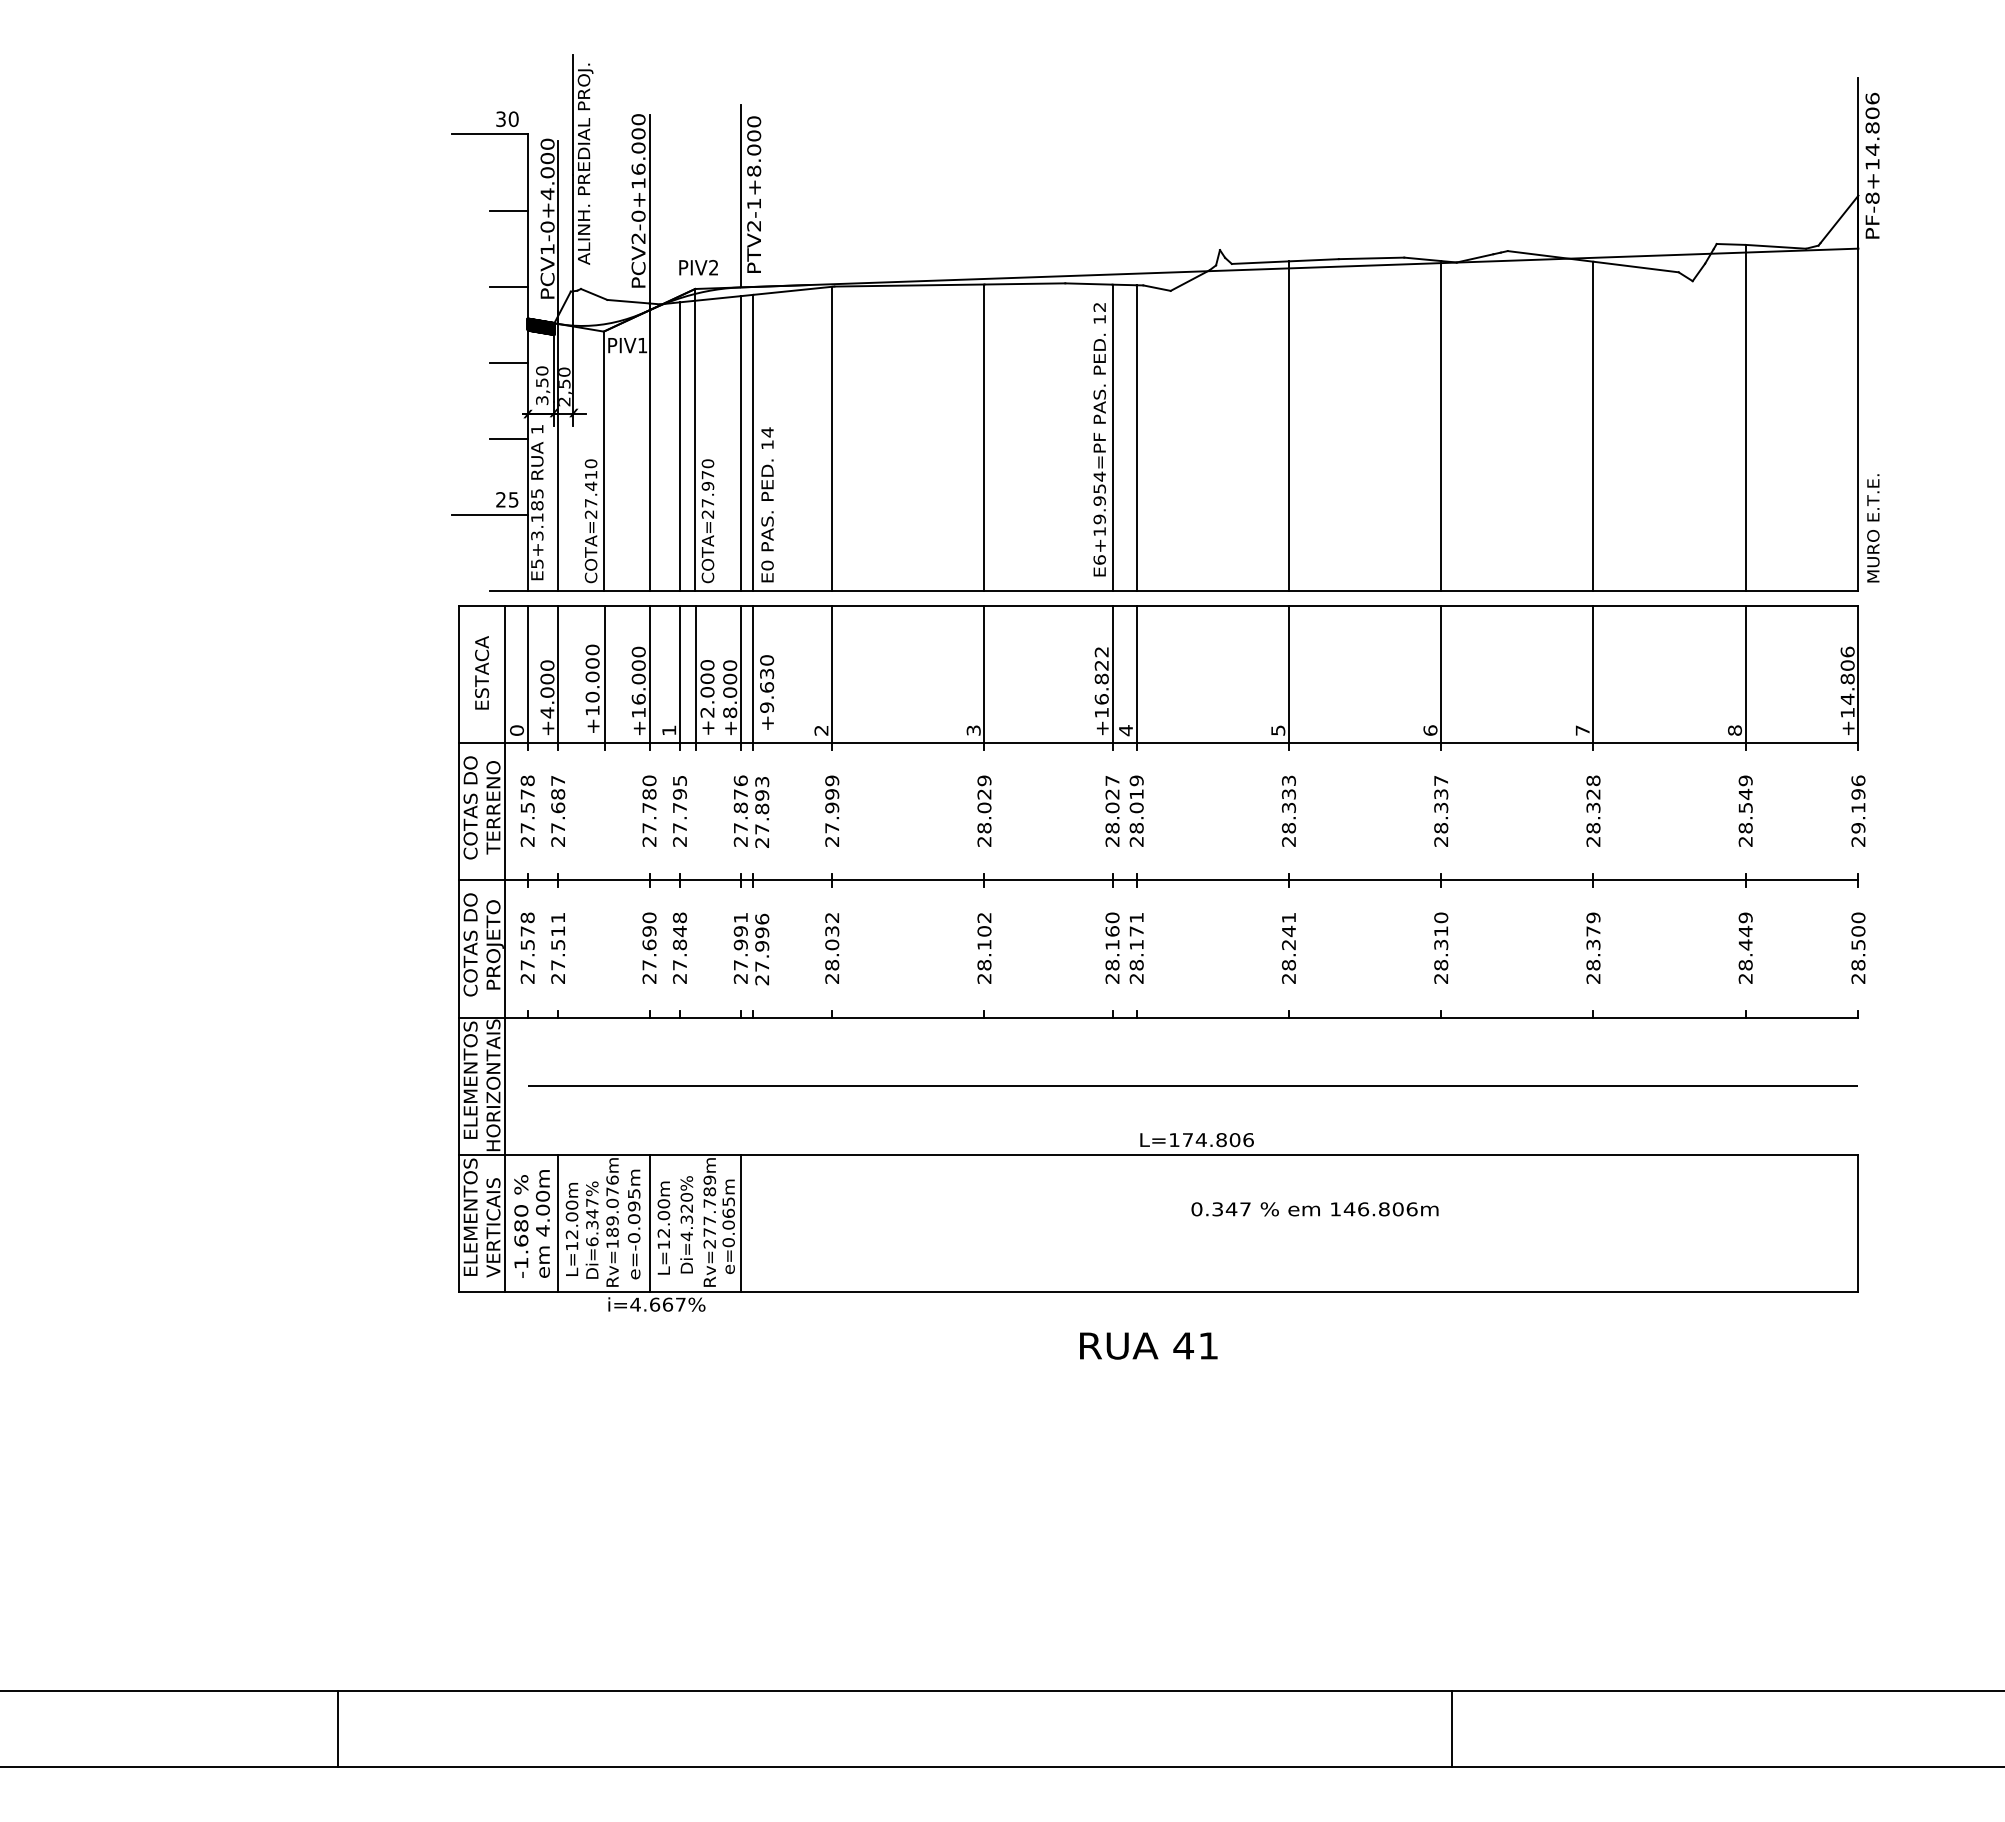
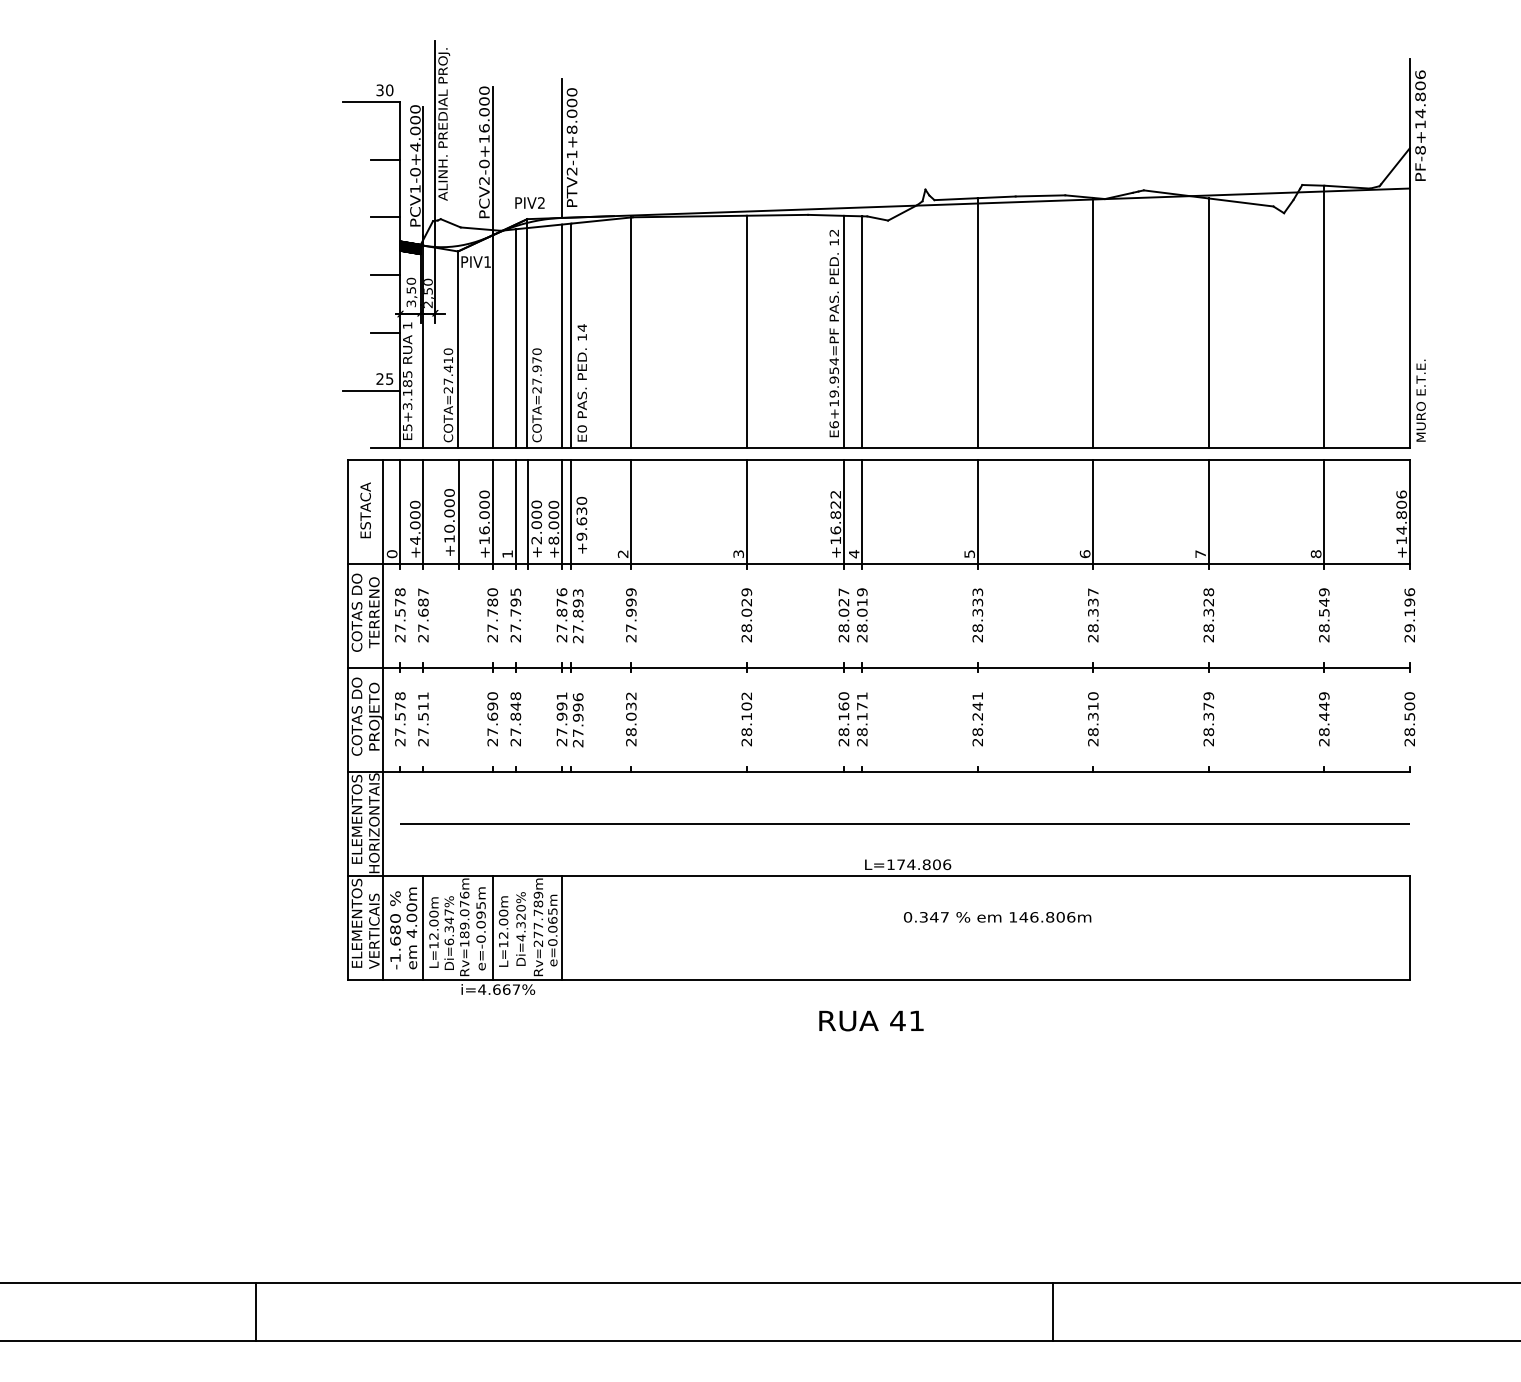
line: (1452, 1729) -> (1053, 1311), moved

